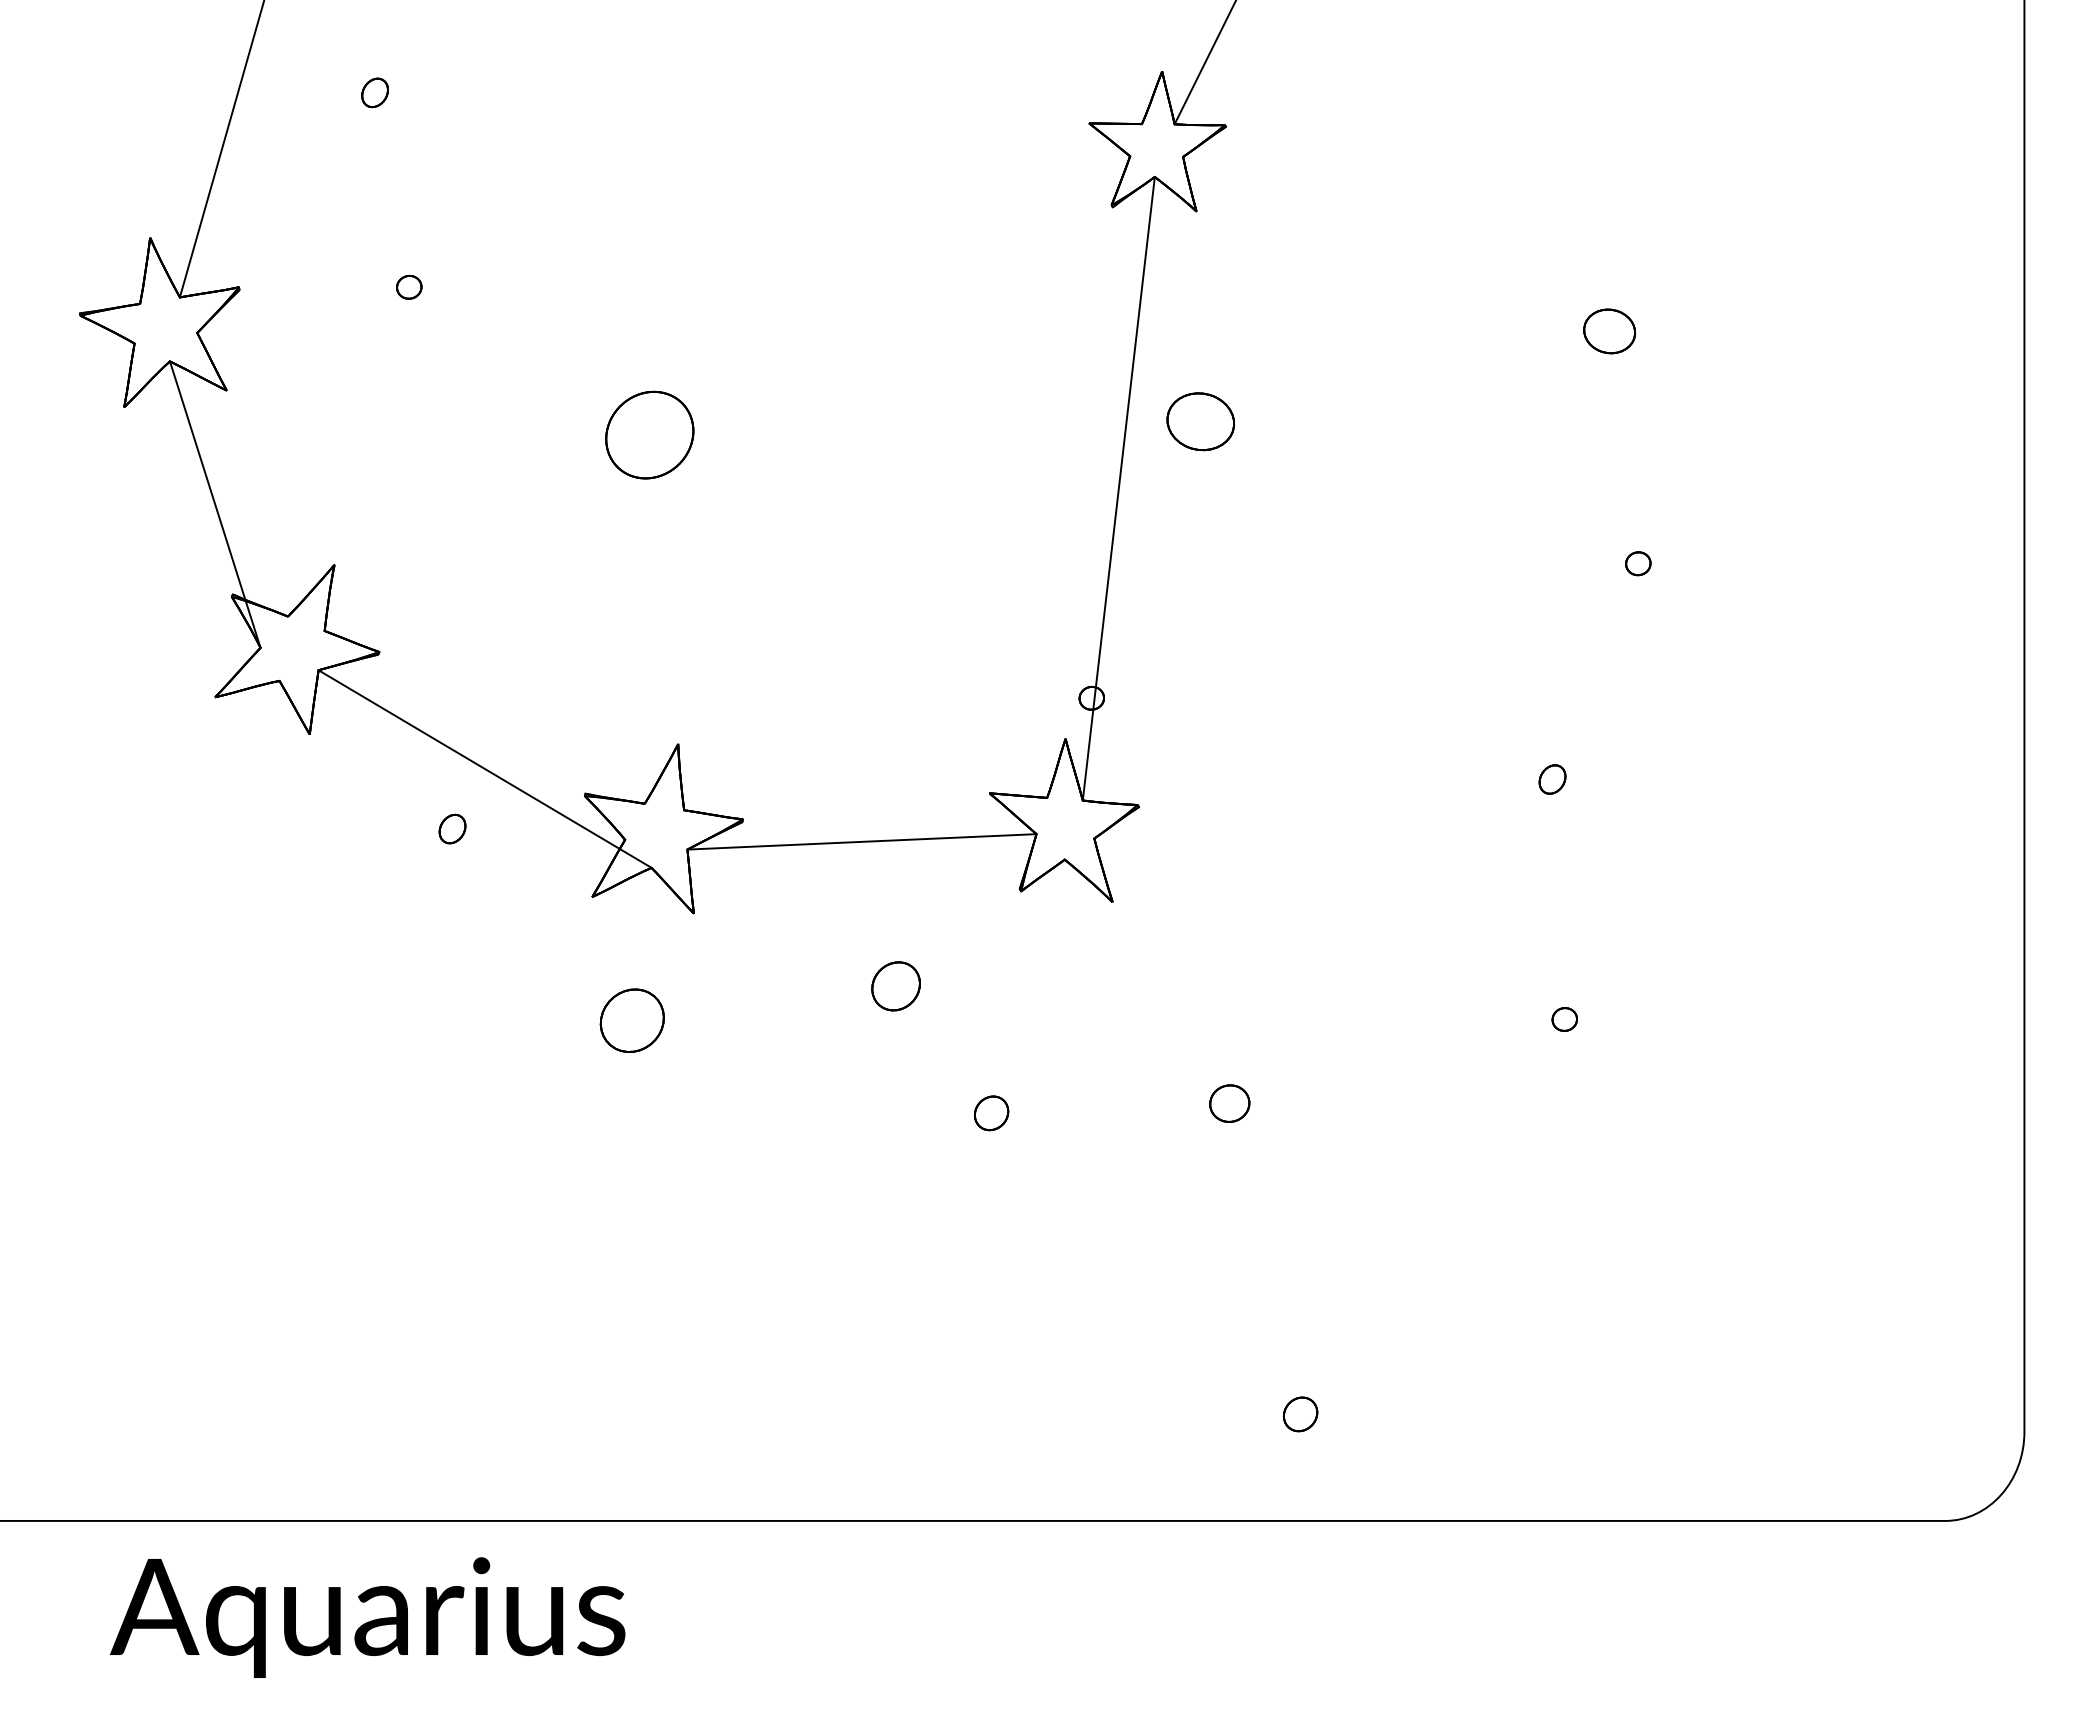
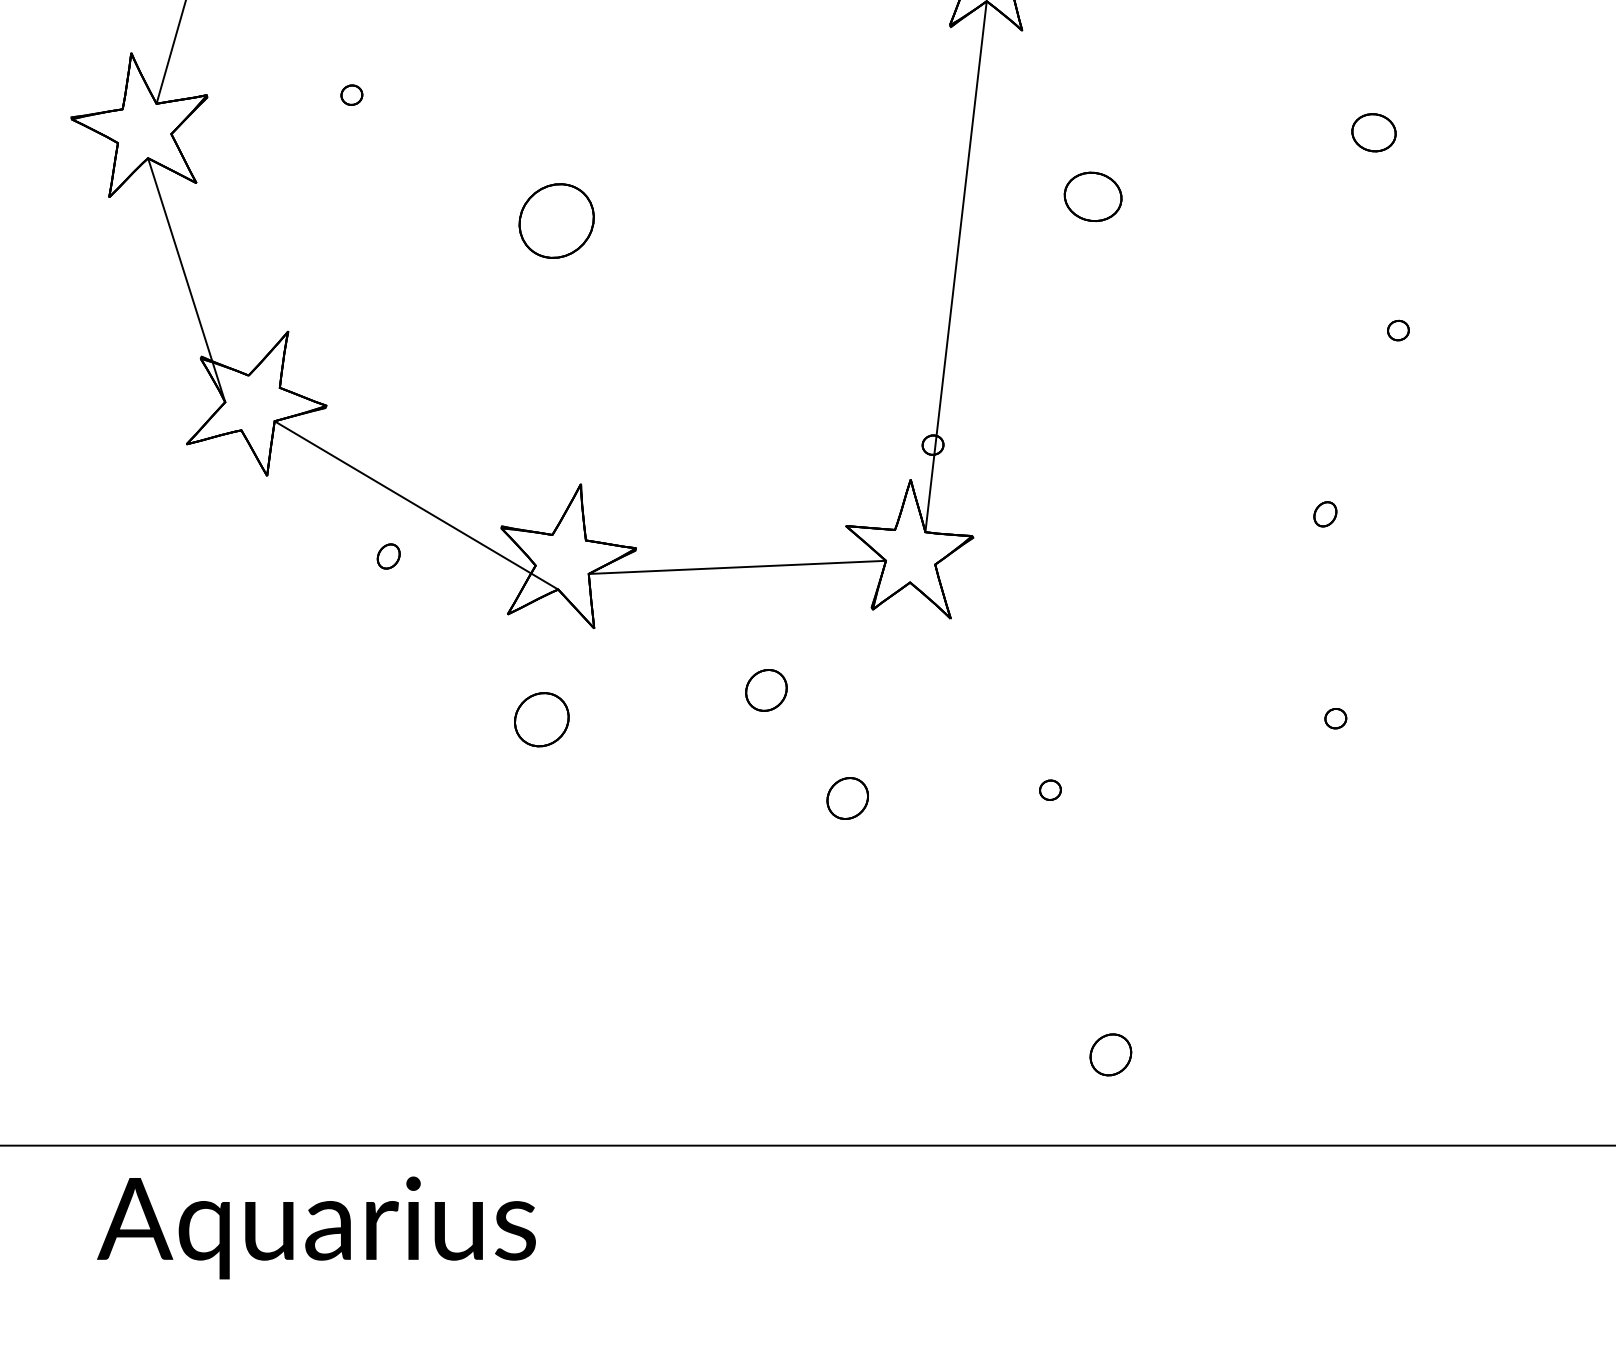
part: (1200, 421) -> (1092, 196), moved
part: (1229, 1103) -> (1050, 790), size x0.62
part: (991, 1113) -> (847, 798), size x1.43
part: (1300, 1414) -> (1110, 1055), size x1.43

